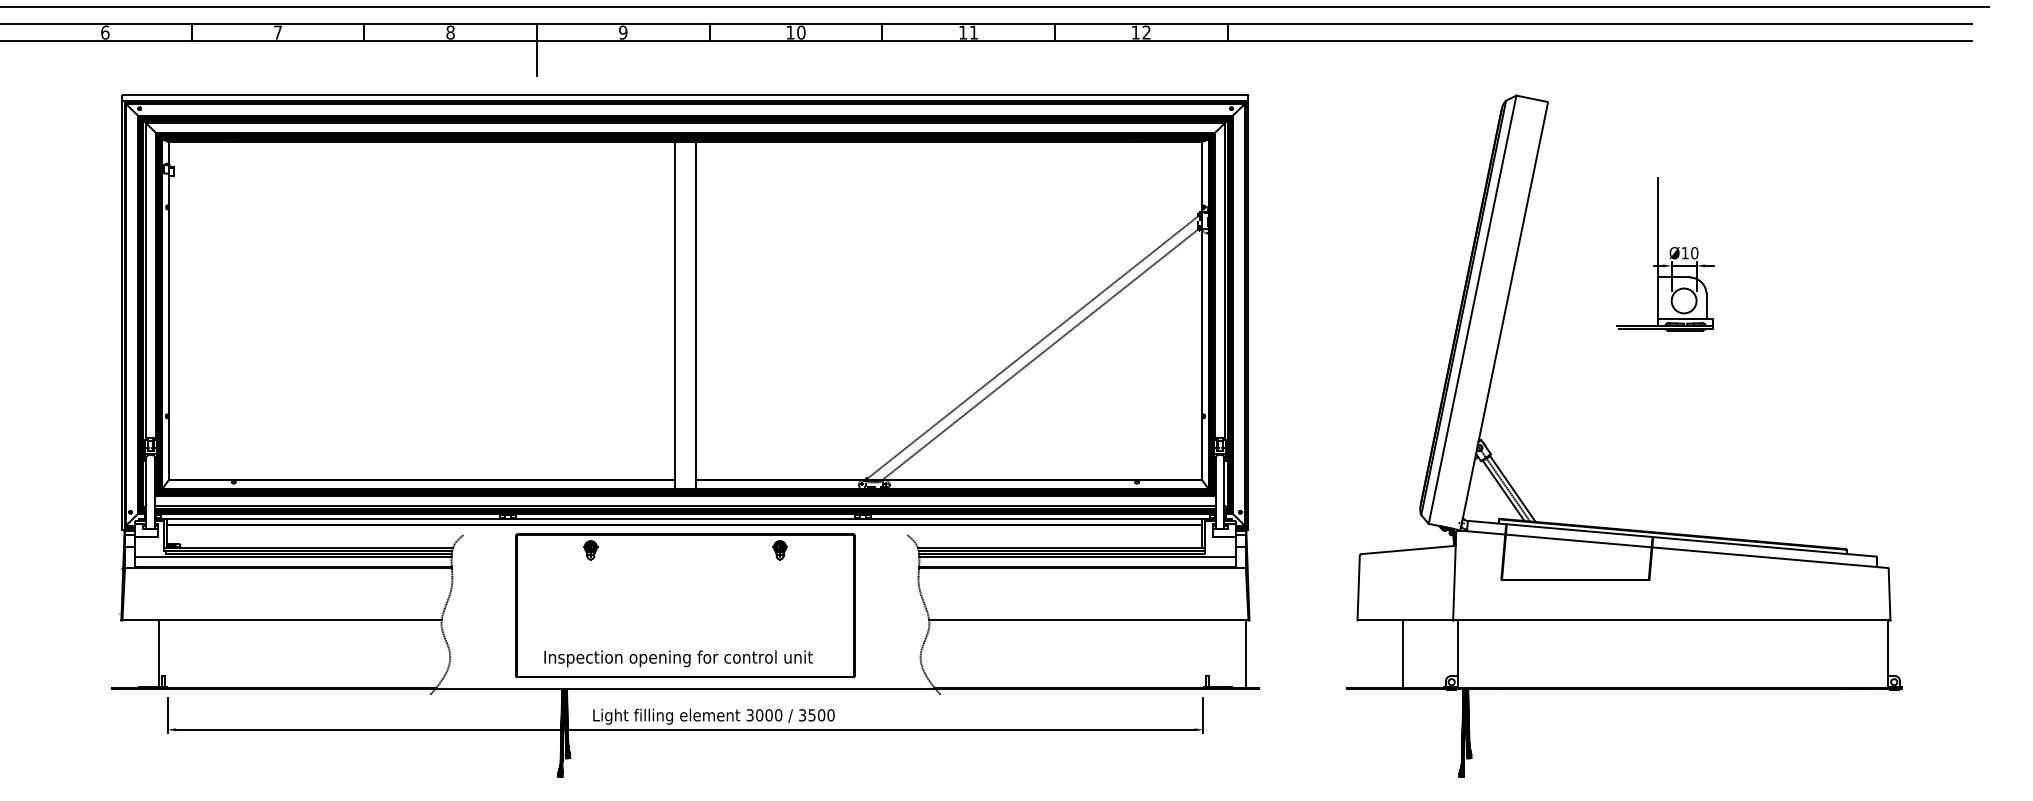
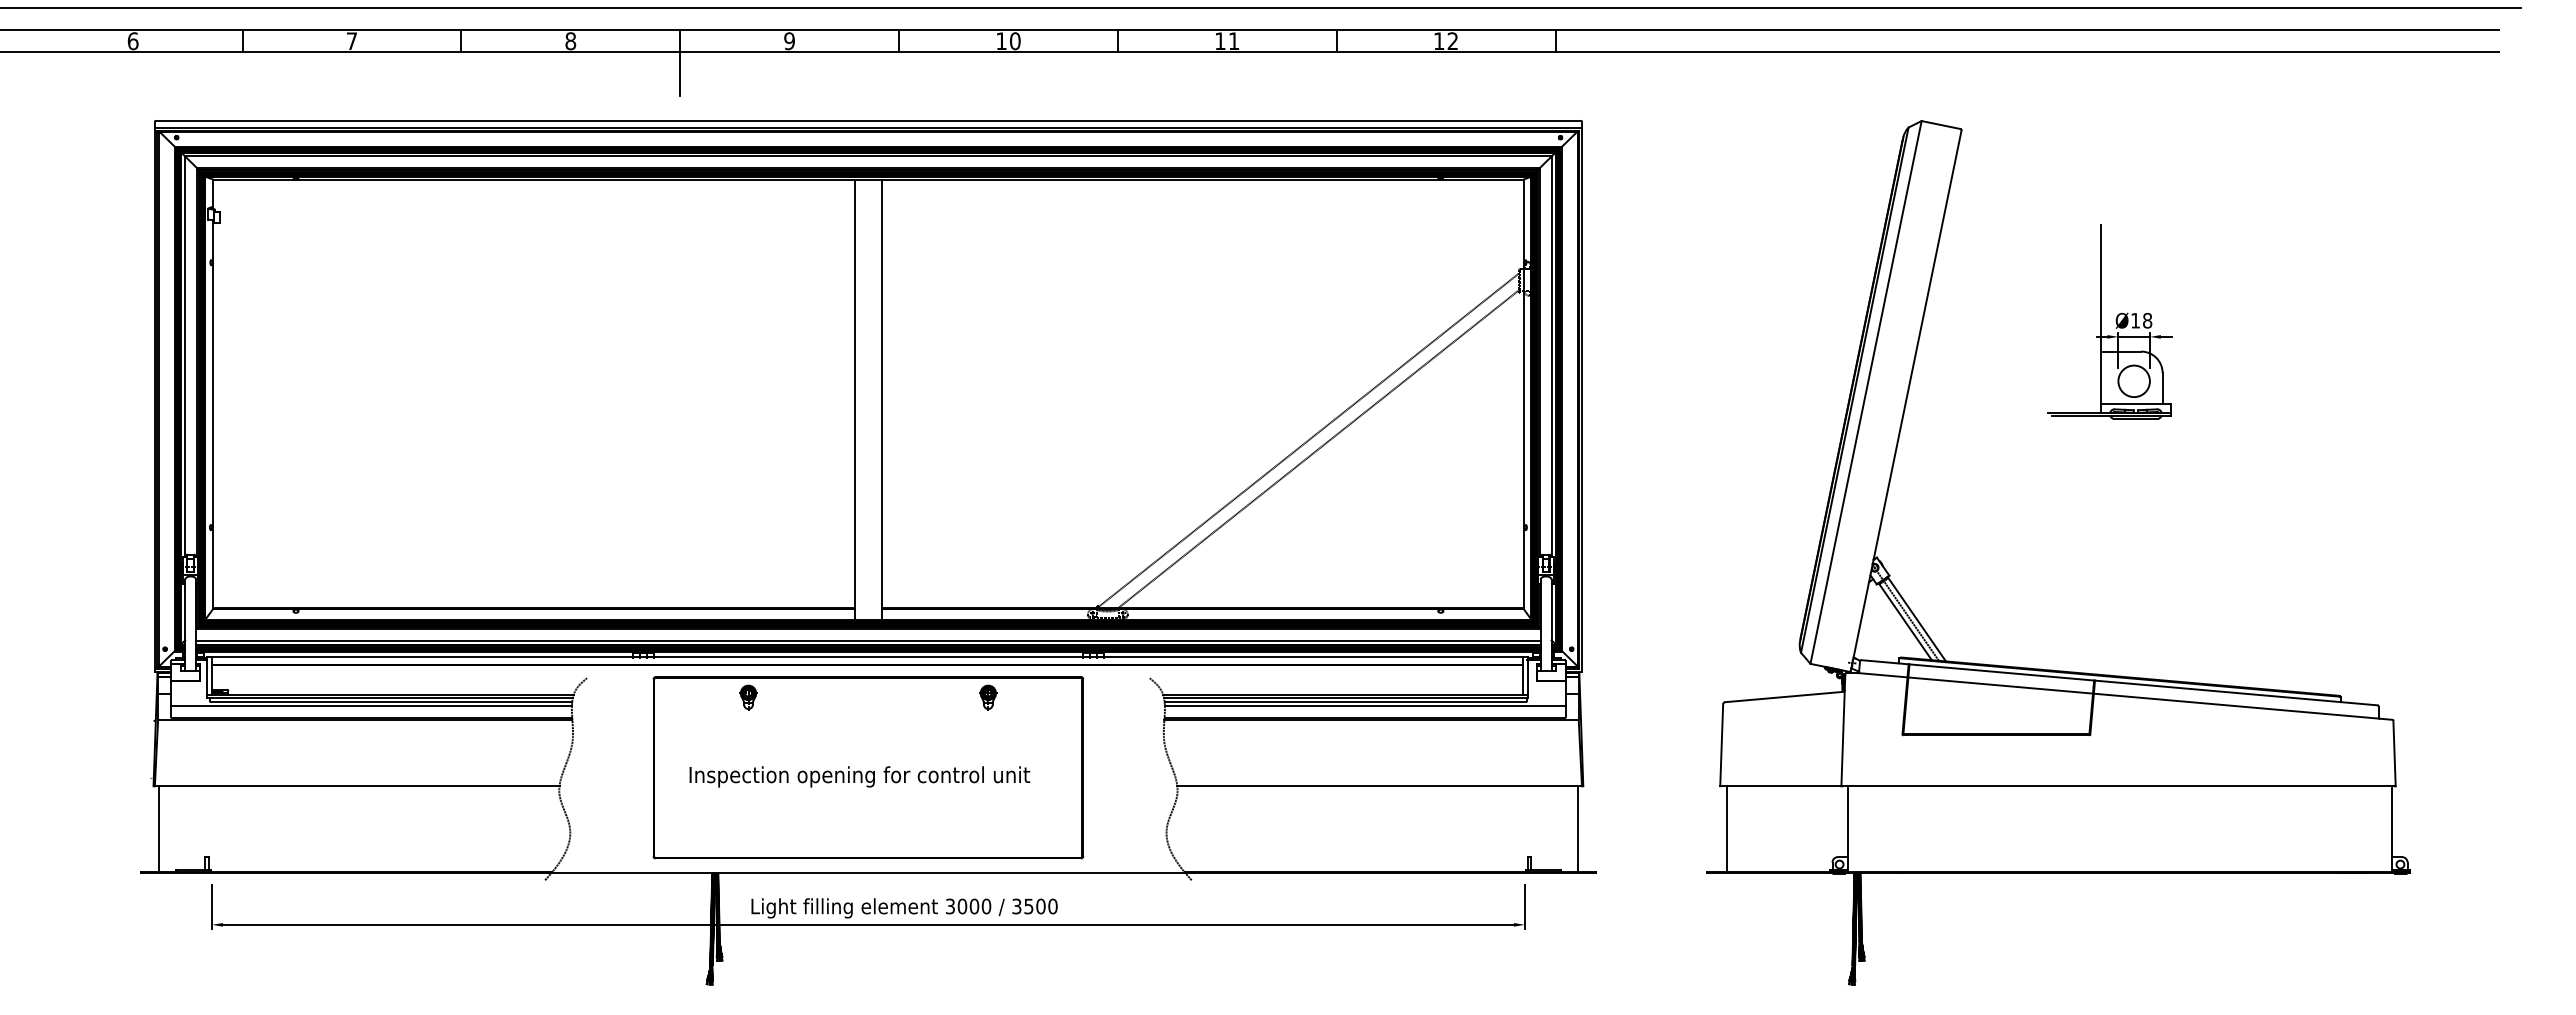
text: (1694, 252) -> (2147, 320), Ø10 -> Ø18
line: (159, 654) -> (158, 829), moved
line: (1402, 654) -> (1726, 829), moved
text: (678, 658) -> (859, 776), moved

